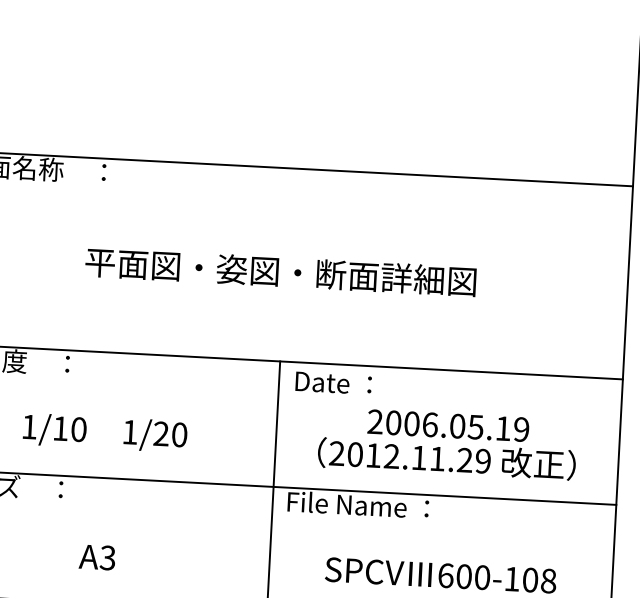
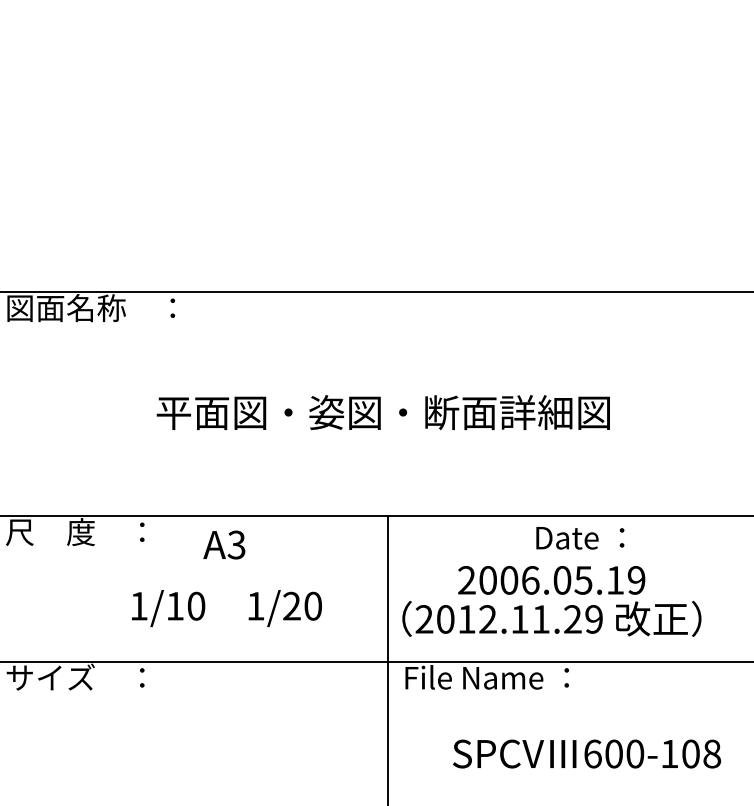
text: (333, 383) -> (580, 538), moved
text: (104, 432) -> (226, 608), moved
text: (447, 443) -> (551, 601), moved
text: (97, 556) -> (224, 544), moved

